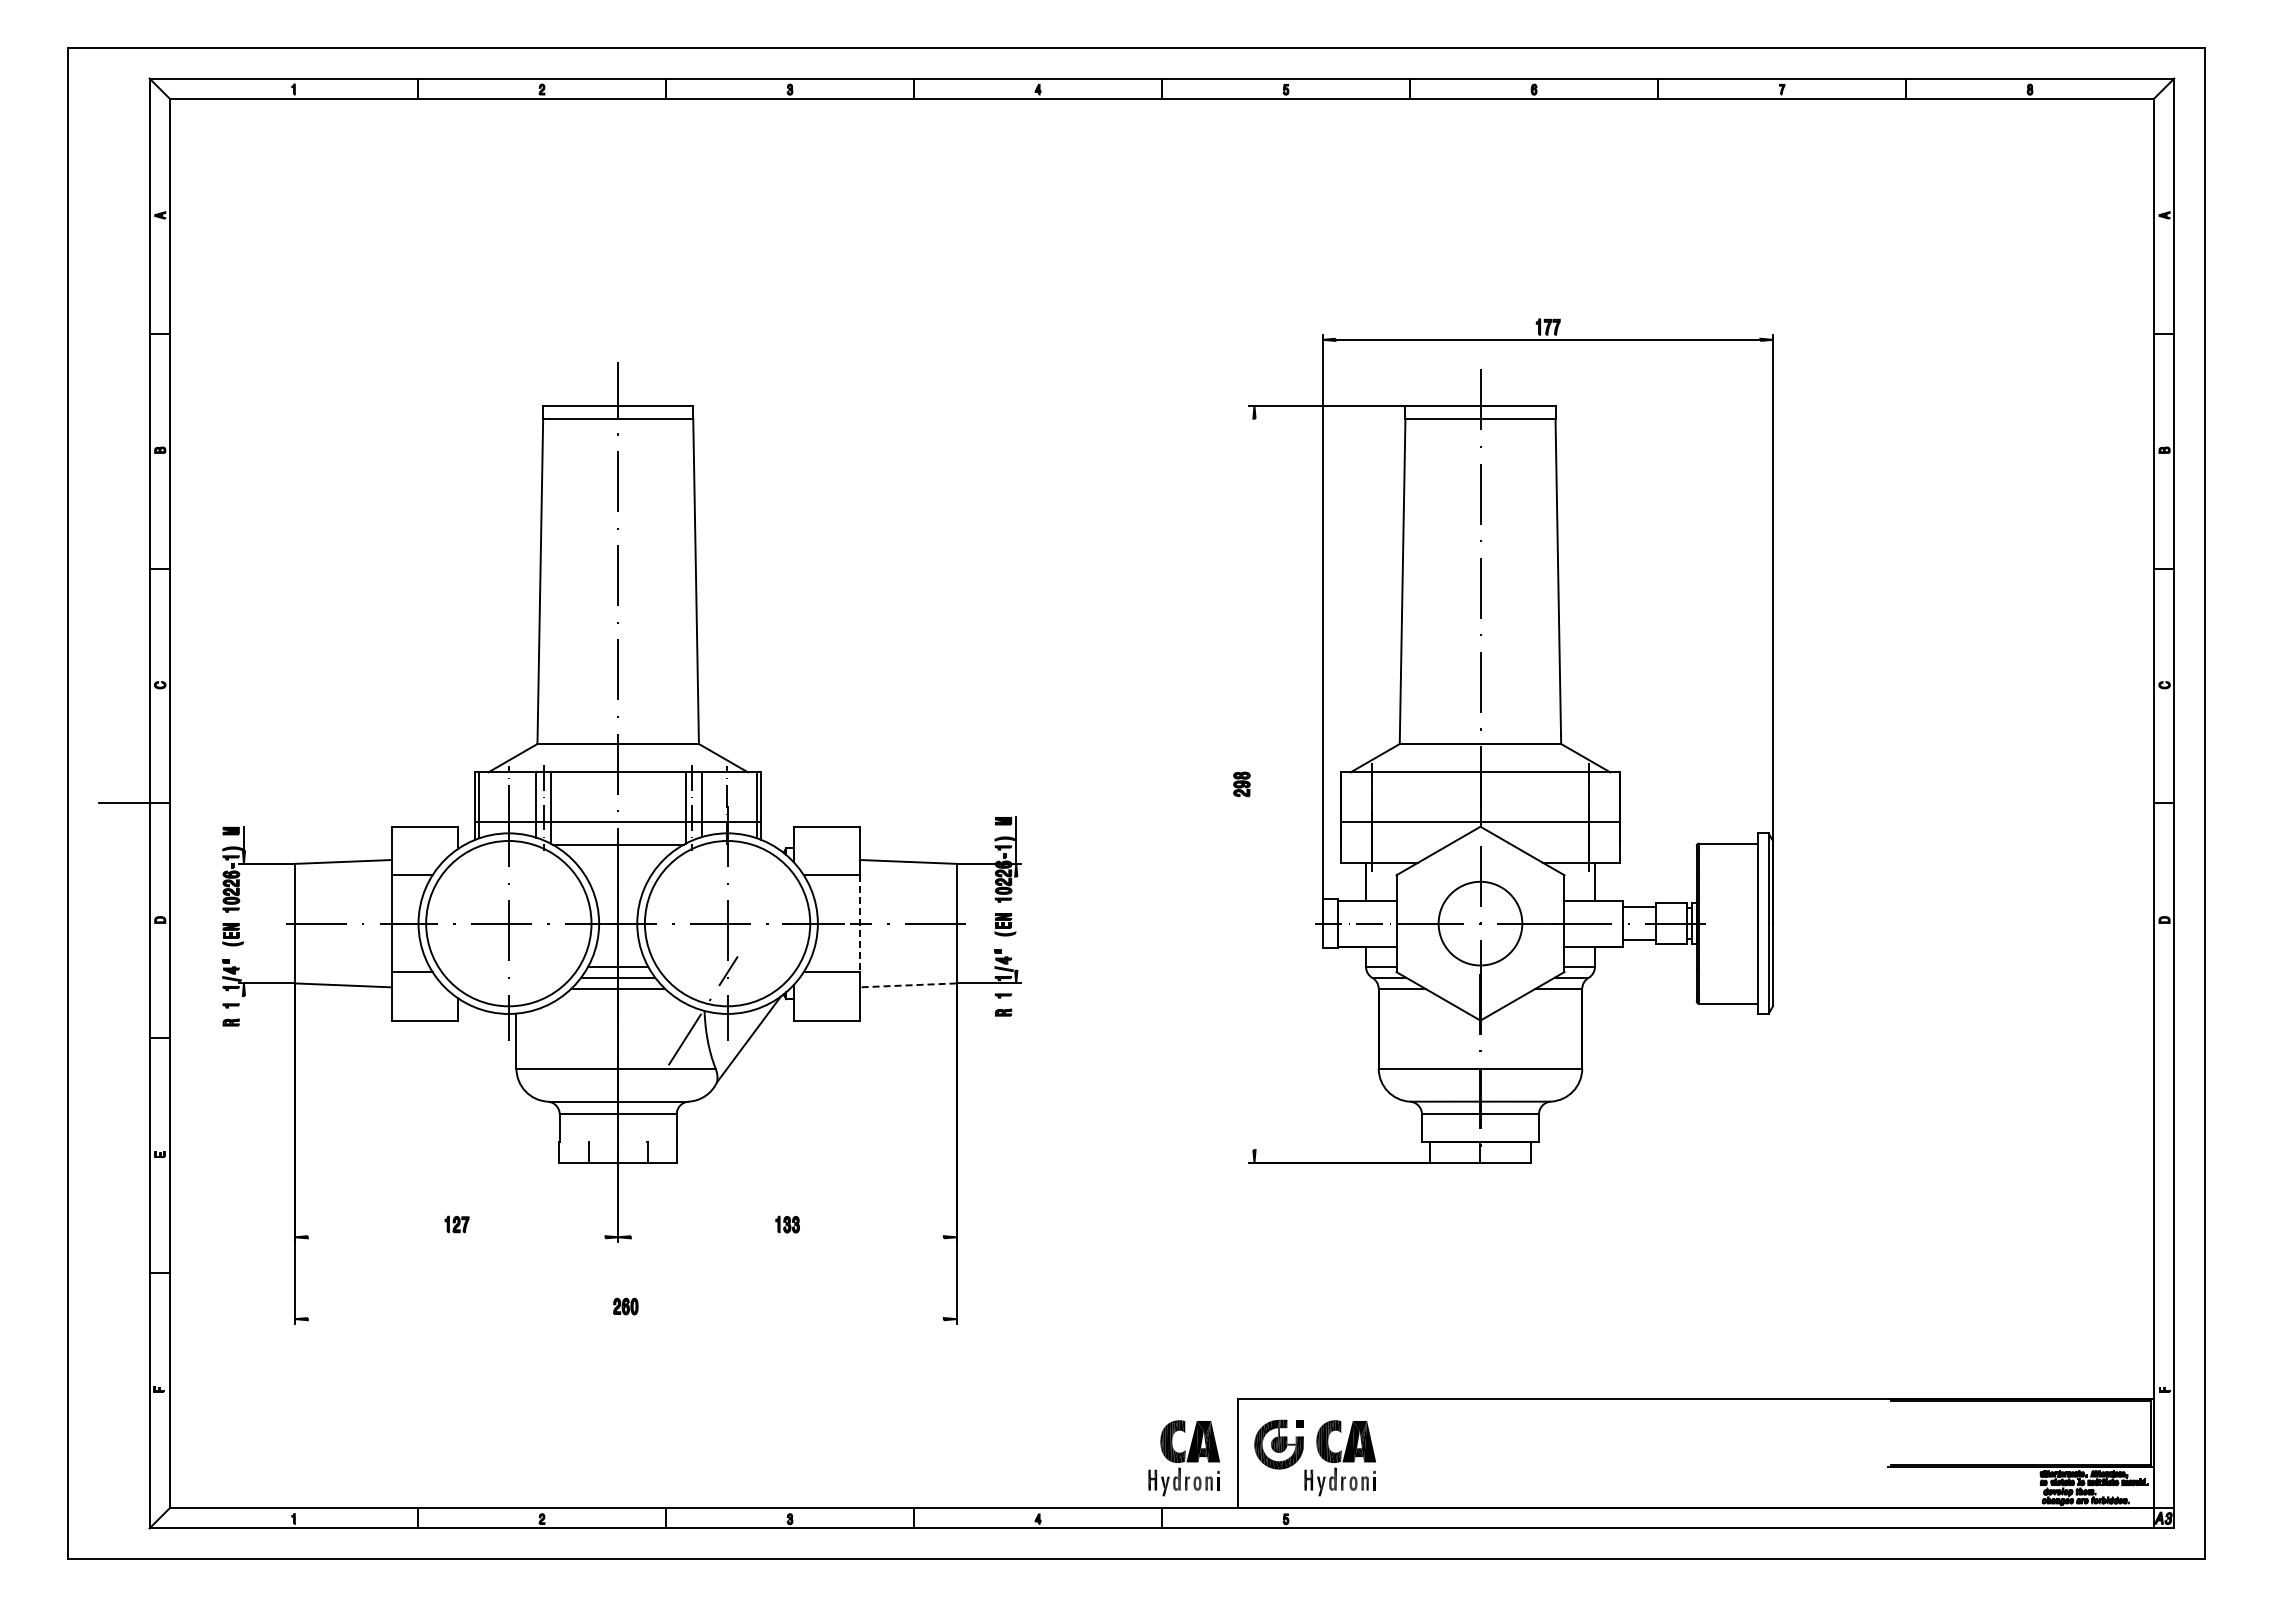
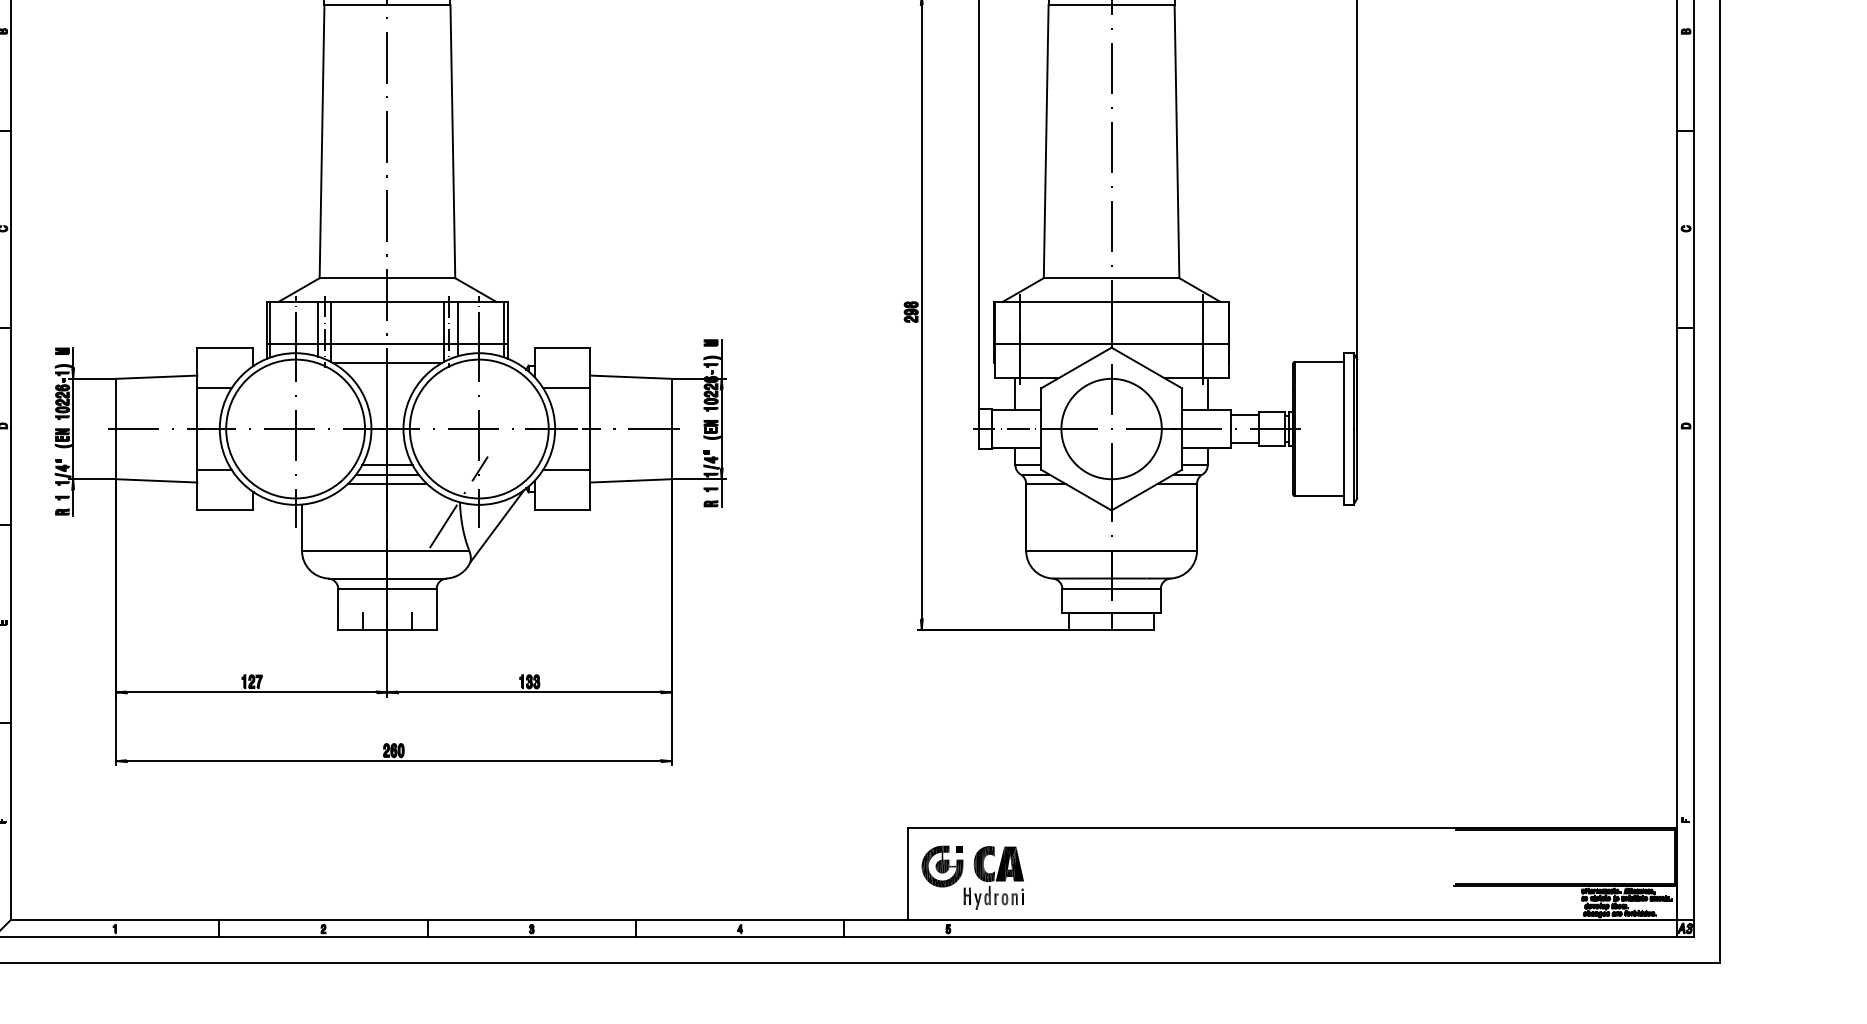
line: (1254, 784) -> (921, 312), added
line: (243, 923) -> (72, 428), added
line: (1016, 923) -> (721, 428), added
circle: (1480, 923) -> (1111, 428), size x1.43
line: (859, 924) -> (590, 429), dashed -> solid
line: (907, 985) -> (630, 480), dashed -> solid
line: (1016, 999) -> (721, 492), added
line: (243, 1011) -> (72, 502), added
line: (456, 1237) -> (251, 692), added
line: (786, 1237) -> (528, 692), added
line: (625, 1319) -> (393, 761), added
part: (1183, 1458) -> (862, 878), removed

